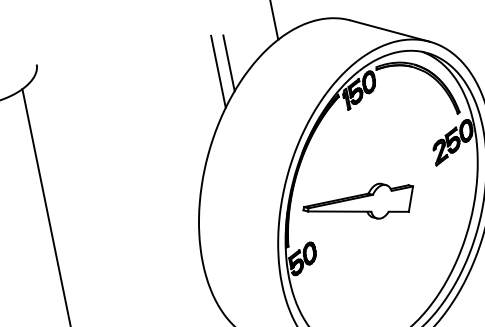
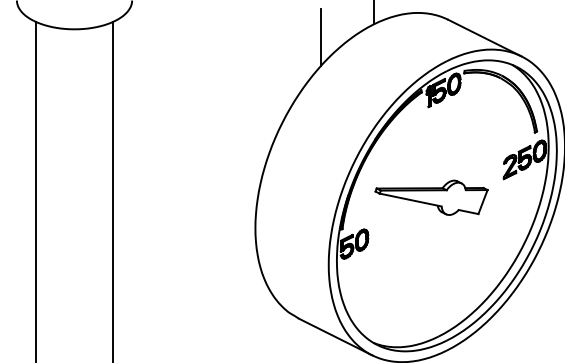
line: (218, 71) -> (308, 43), removed
part: (359, 204) -> (431, 197), moved

